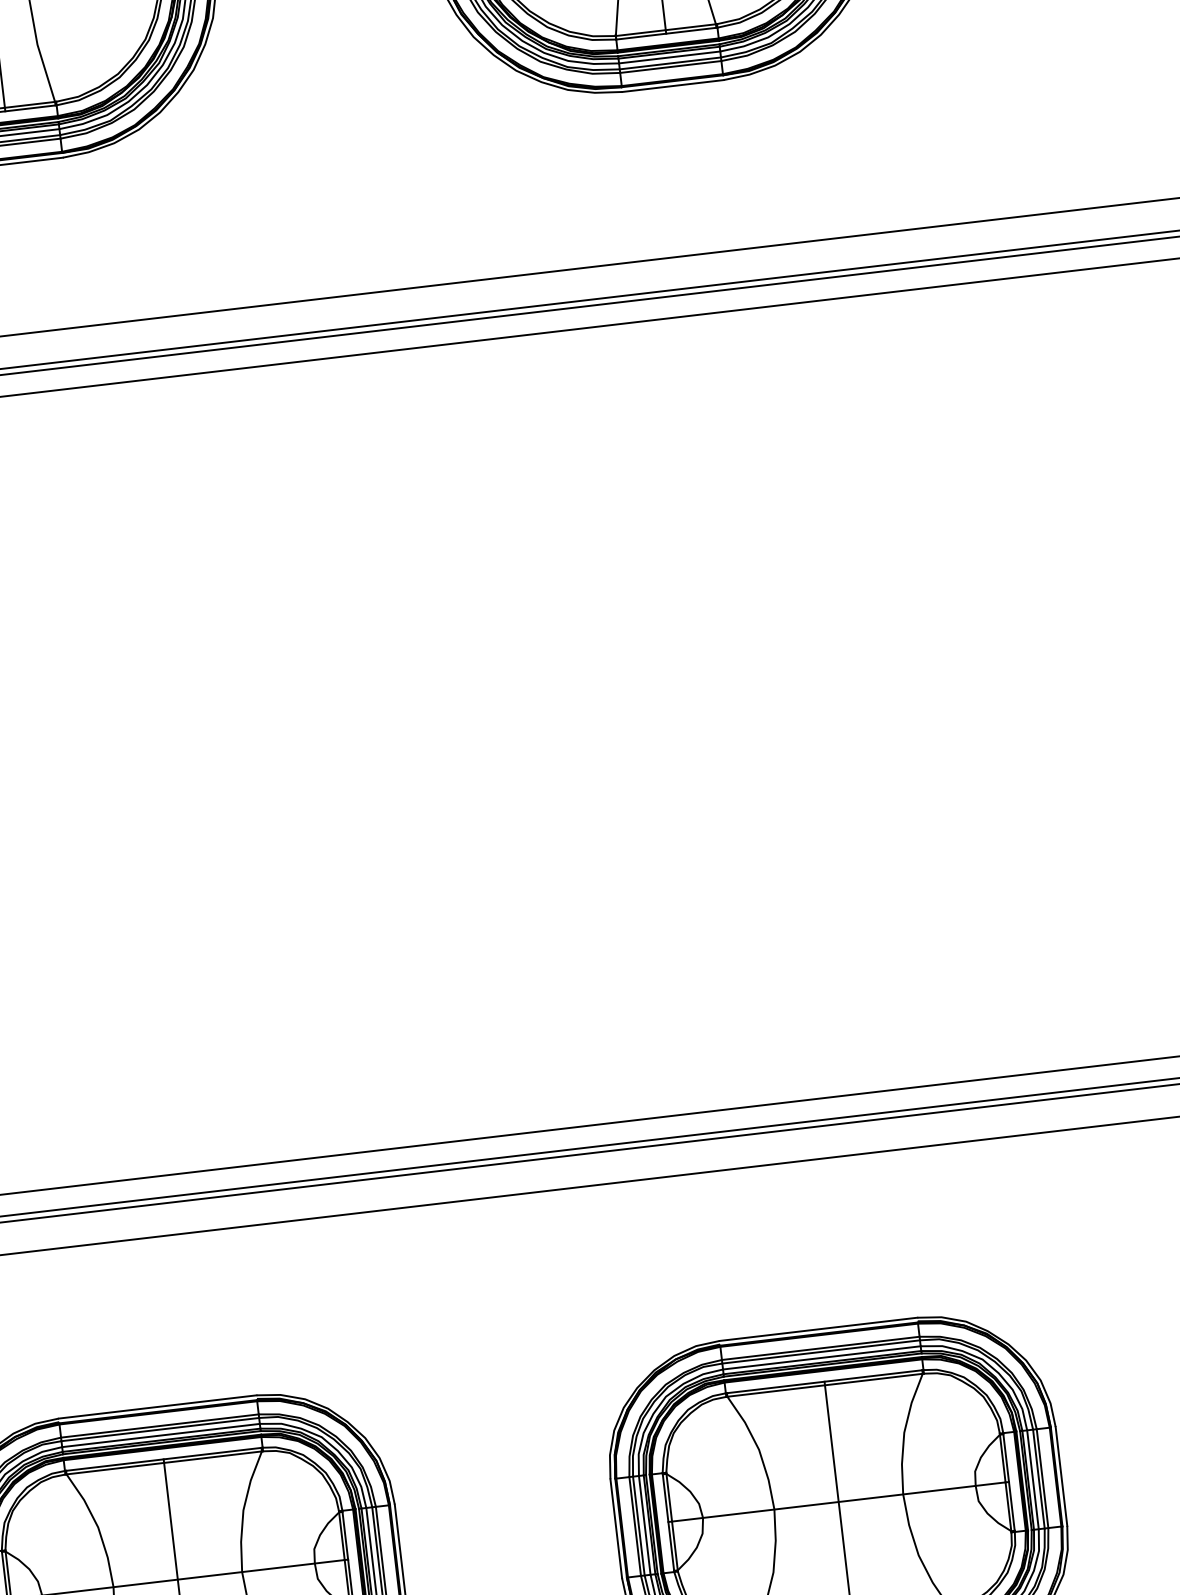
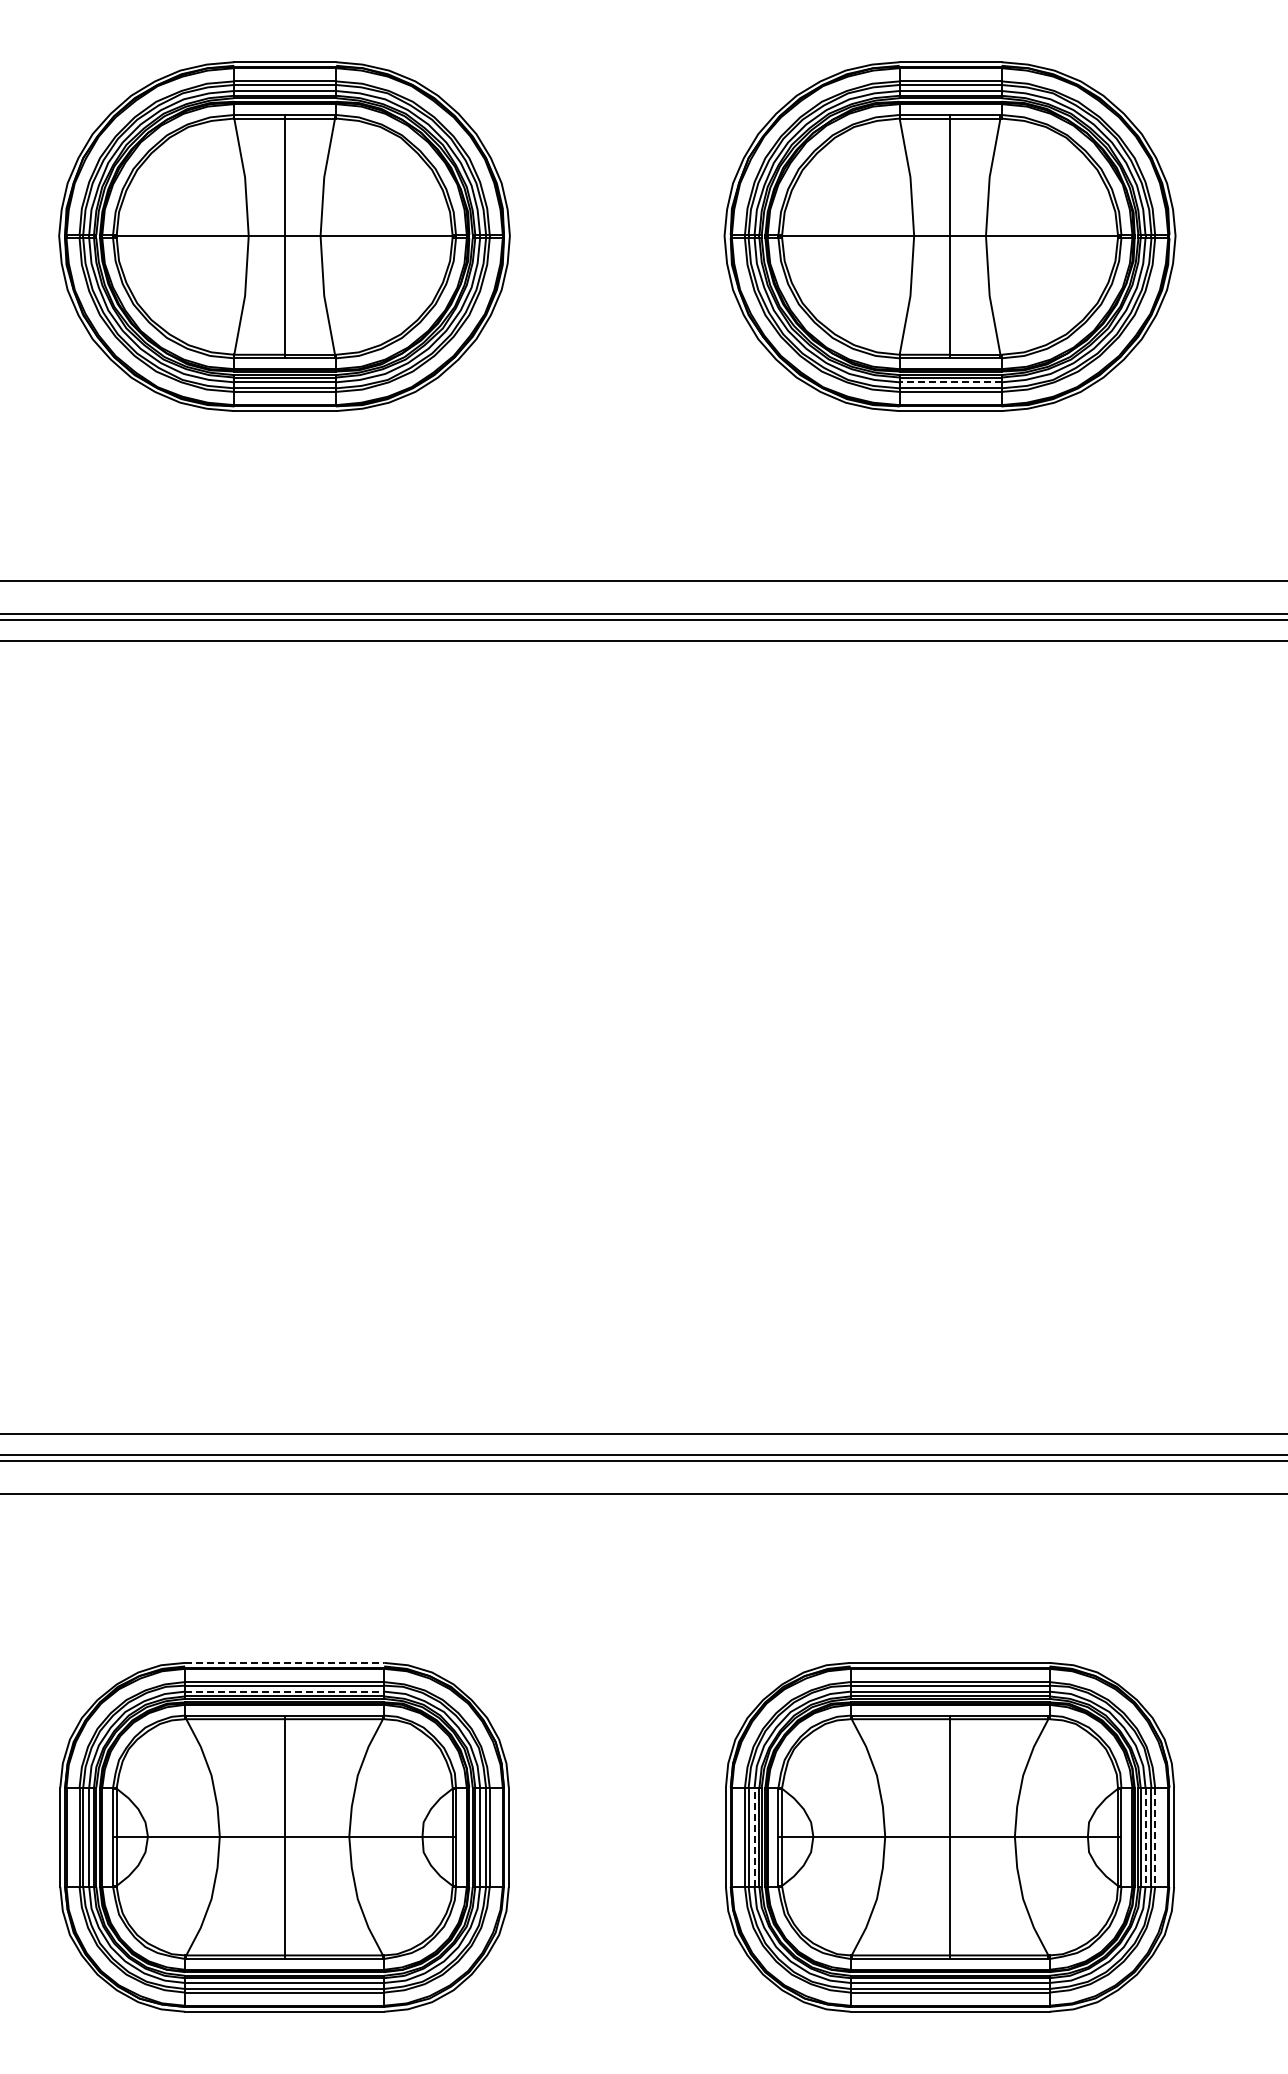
line: (669, 57) -> (950, 382), solid -> dashed
line: (157, 1406) -> (284, 1662), solid -> dashed
line: (160, 1435) -> (284, 1691), solid -> dashed
line: (1042, 1478) -> (1155, 1837), solid -> dashed
line: (1032, 1479) -> (1145, 1837), solid -> dashed
line: (644, 1525) -> (754, 1837), solid -> dashed

